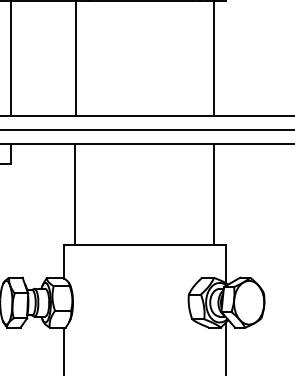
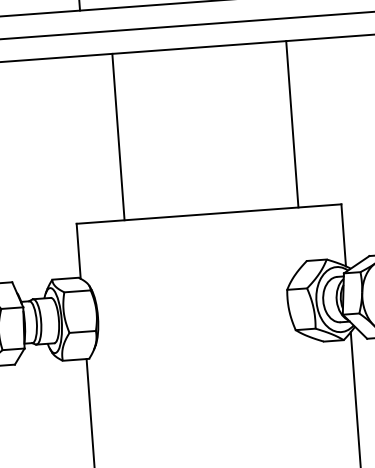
line: (75, 194) -> (118, 137), moved
line: (214, 194) -> (292, 124), moved

